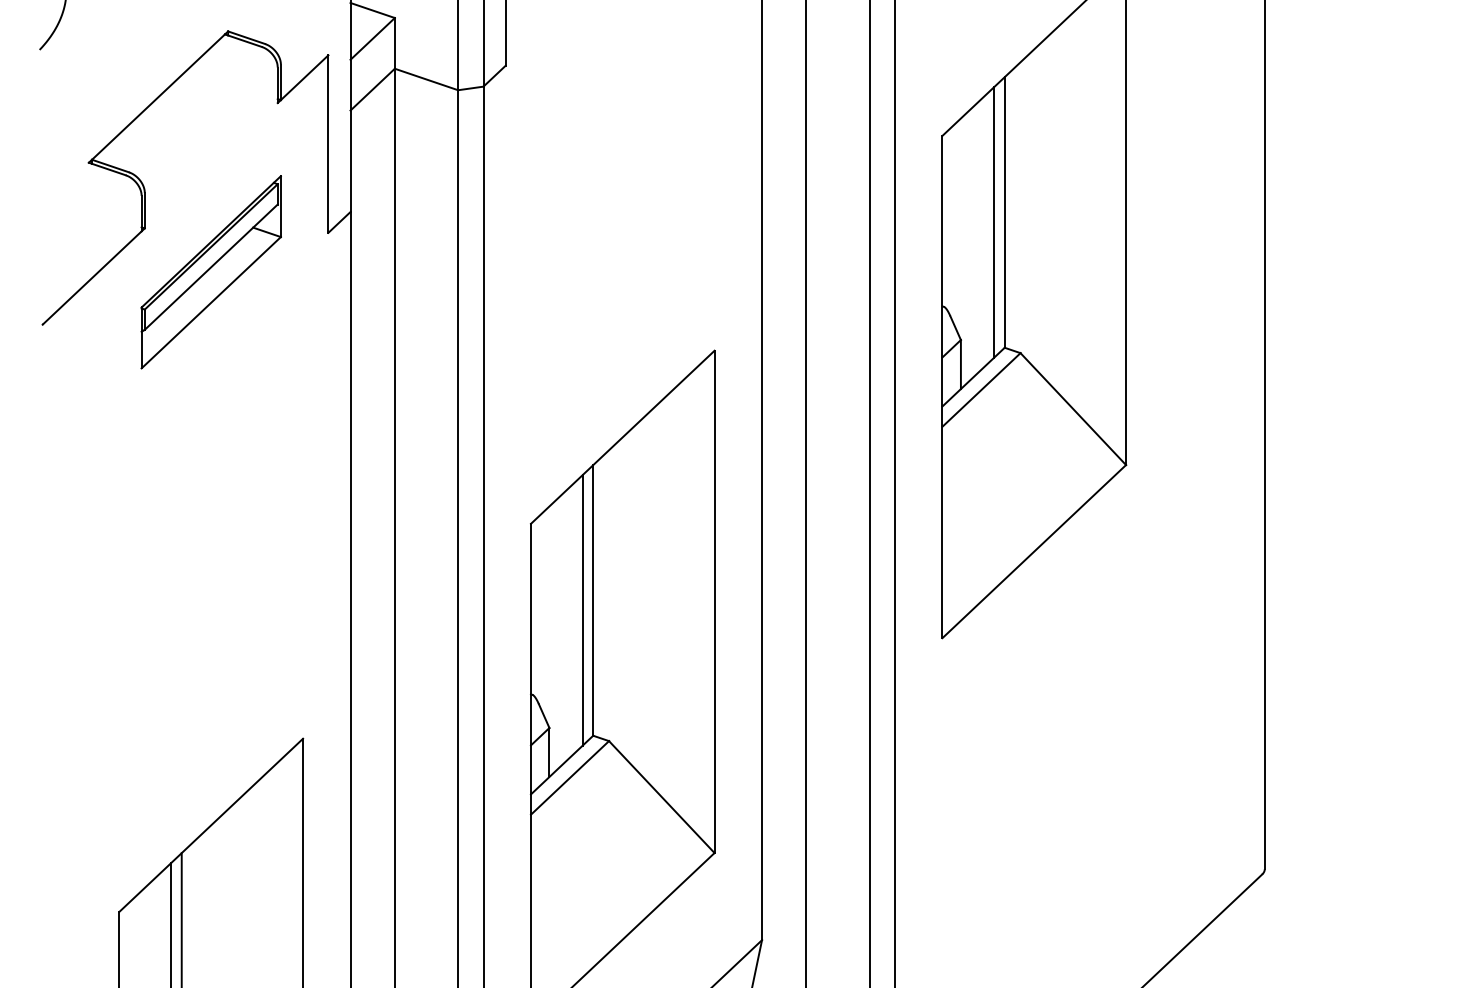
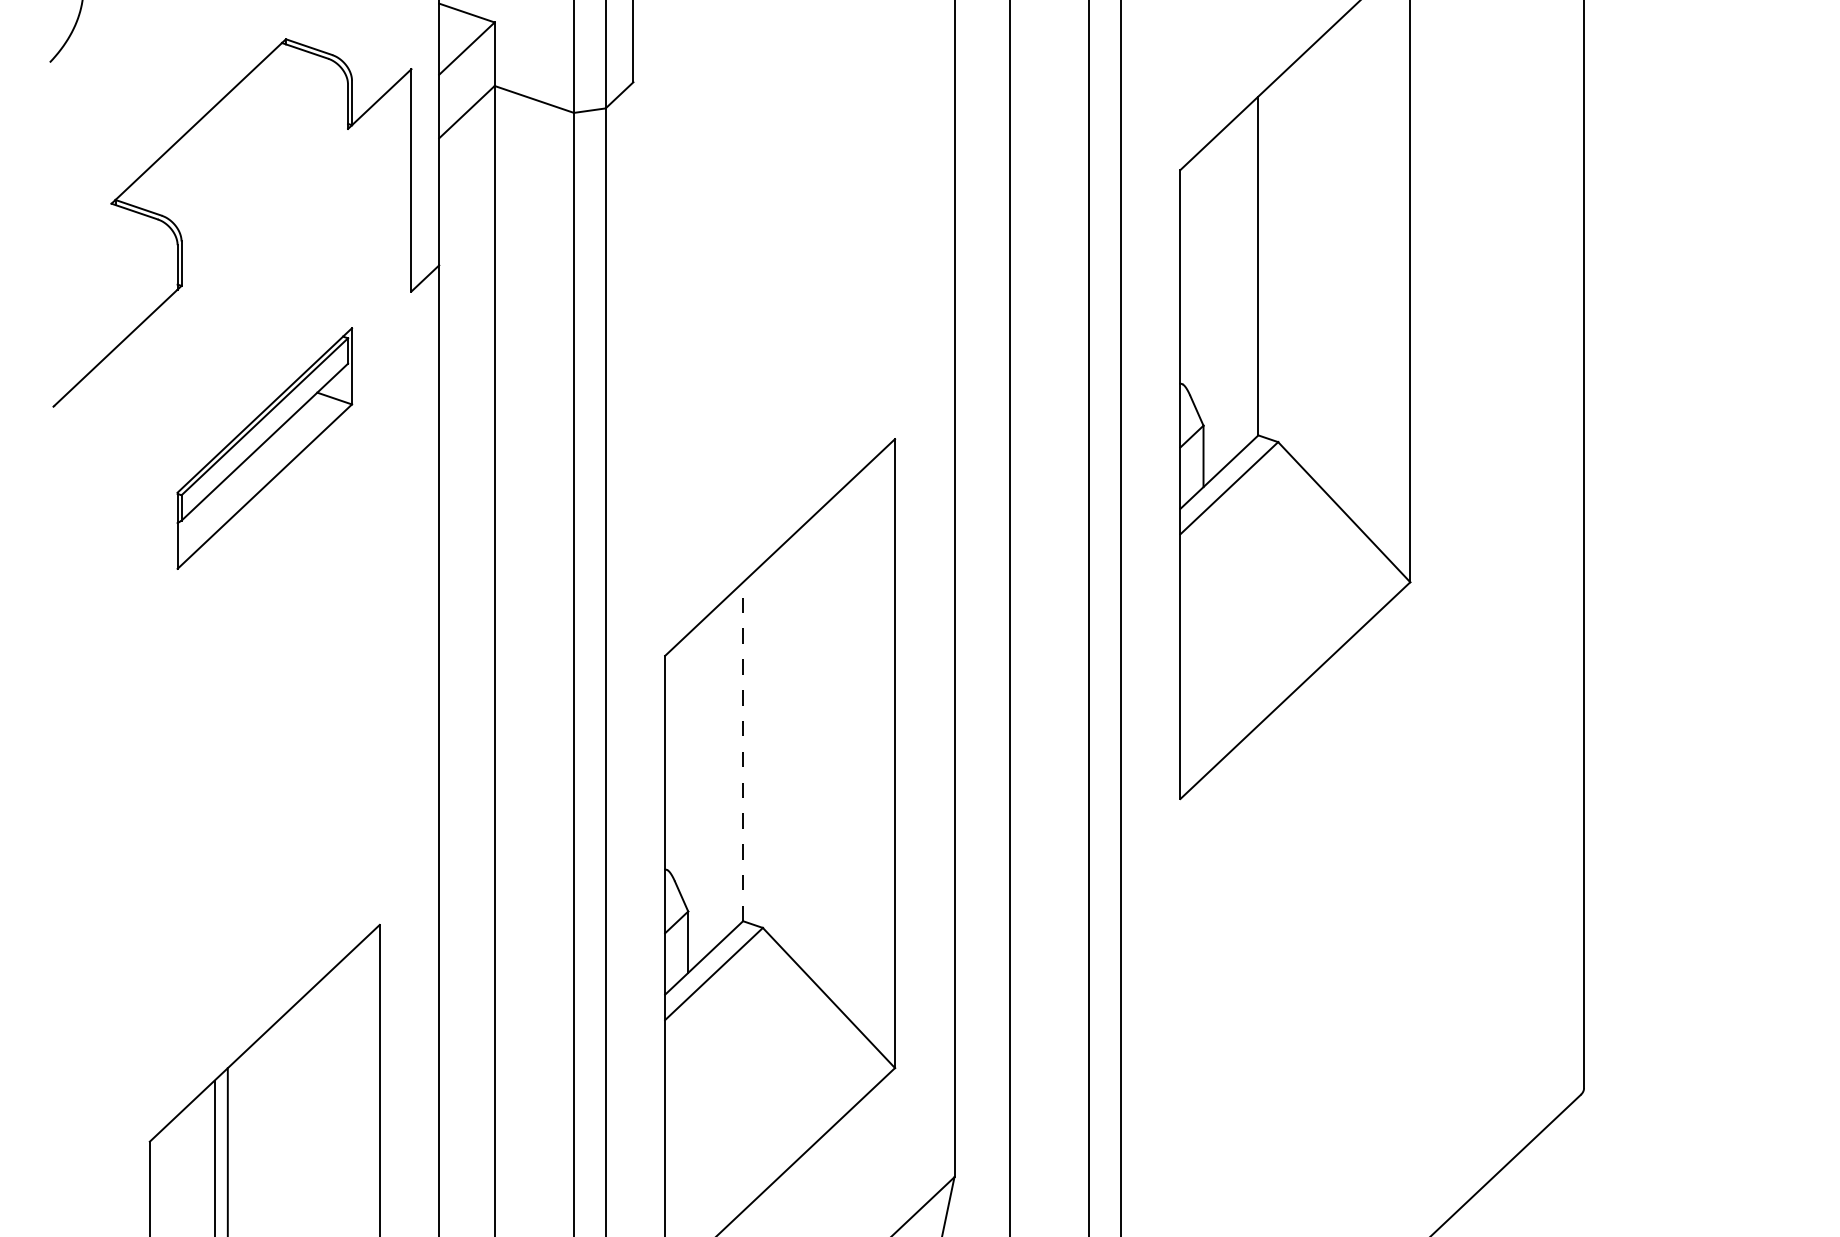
line: (994, 222) -> (1245, 278), removed
part: (210, 272) -> (263, 448), moved
line: (593, 599) -> (743, 750), solid -> dashed
line: (582, 610) -> (729, 764), removed

